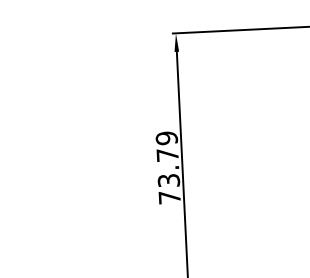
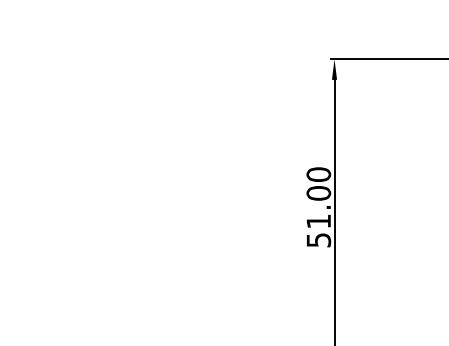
text: (168, 168) -> (318, 207), 73.79 -> 51.00

